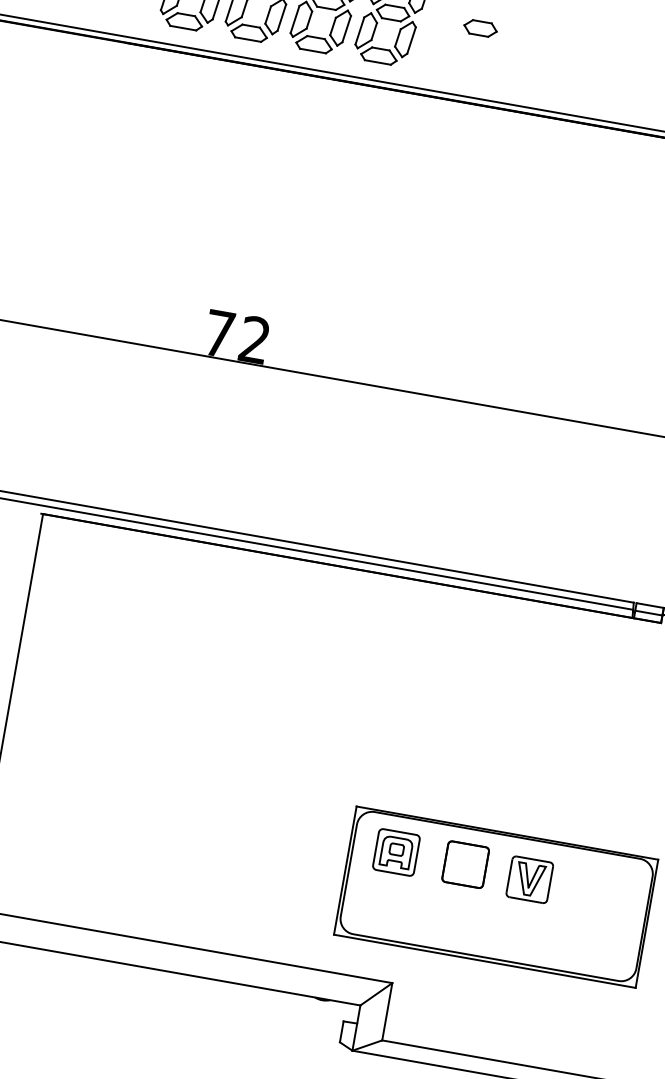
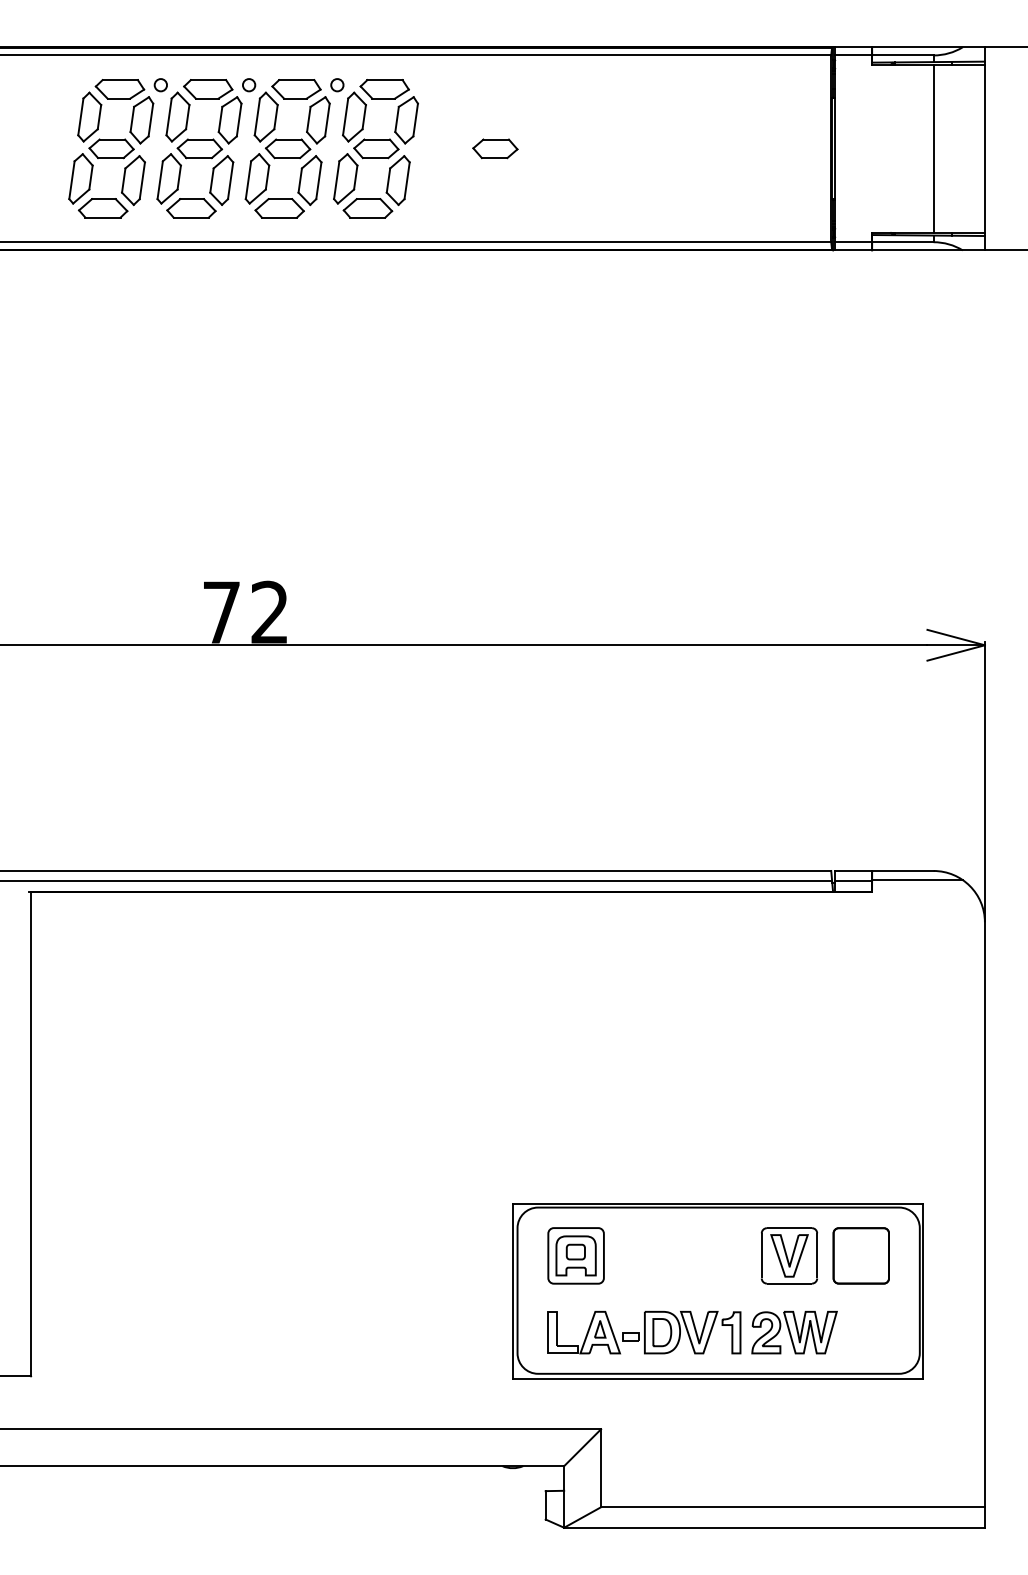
part: (465, 864) -> (860, 1255), moved
part: (529, 879) -> (789, 1255), moved
part: (472, 923) -> (692, 1332), added

